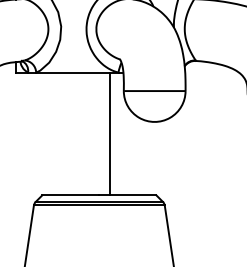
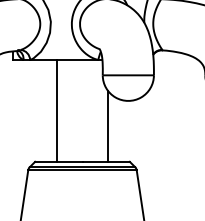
line: (109, 133) -> (56, 110), moved
line: (130, 151) -> (108, 125), added

